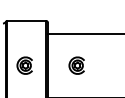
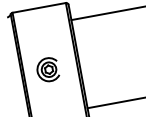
part: (76, 65) -> (118, 56), removed

